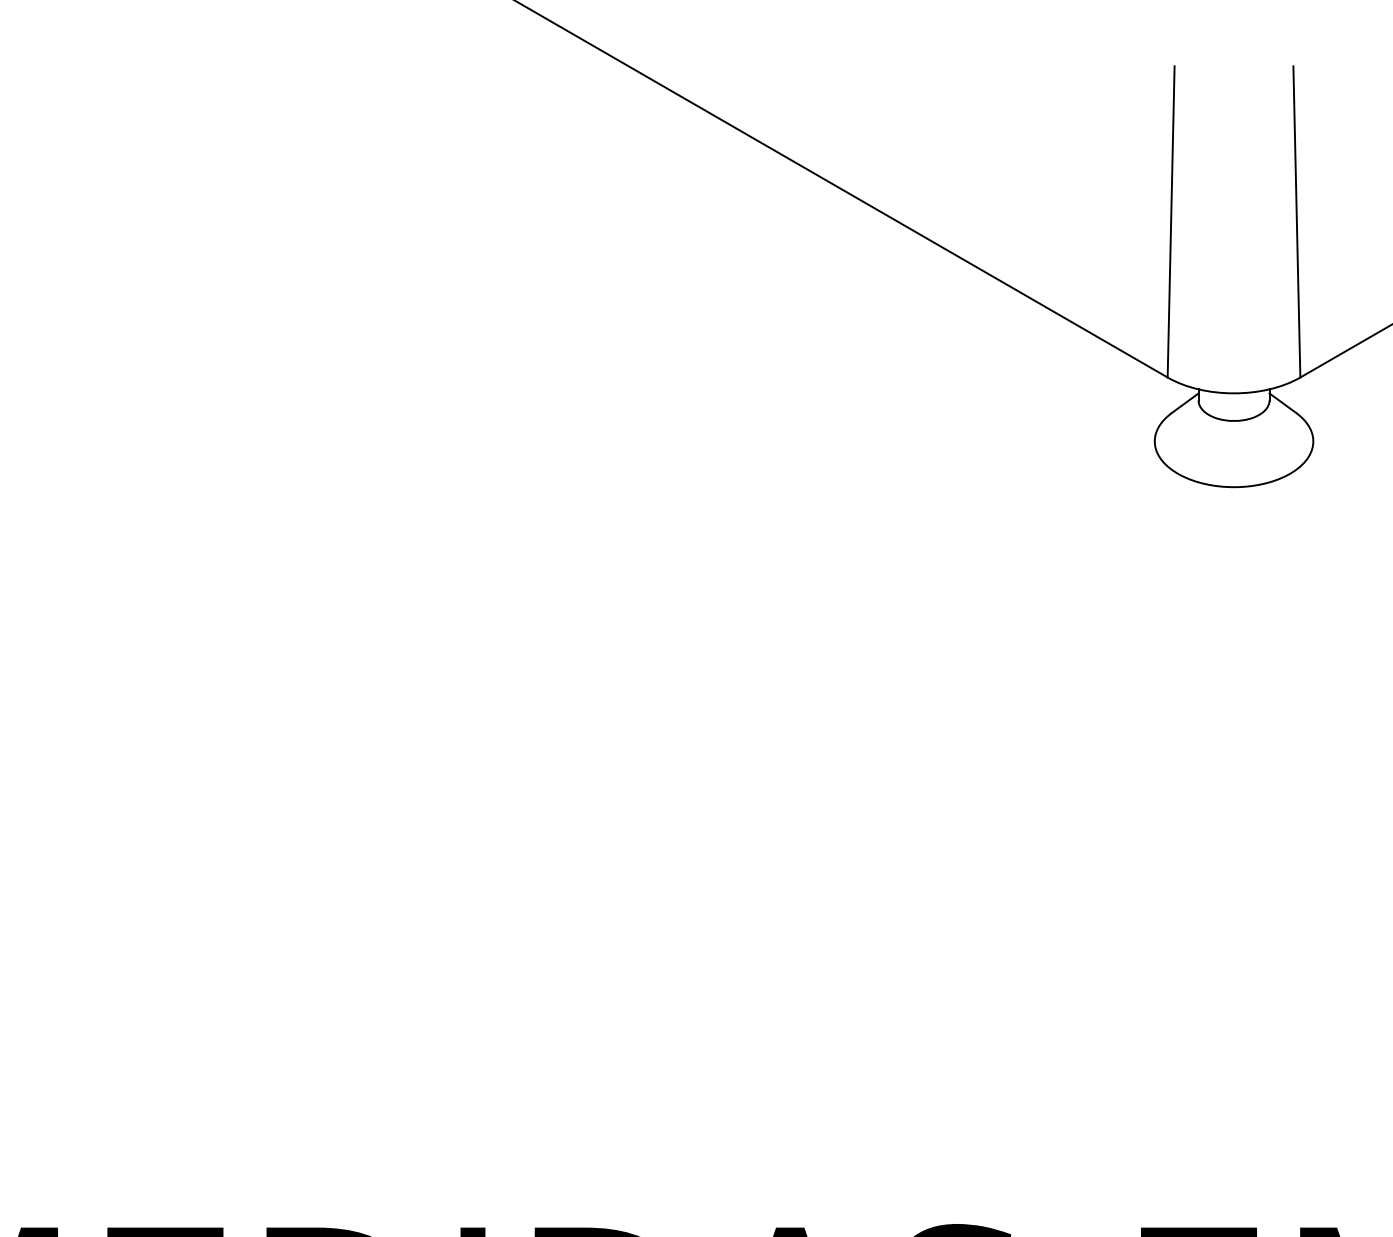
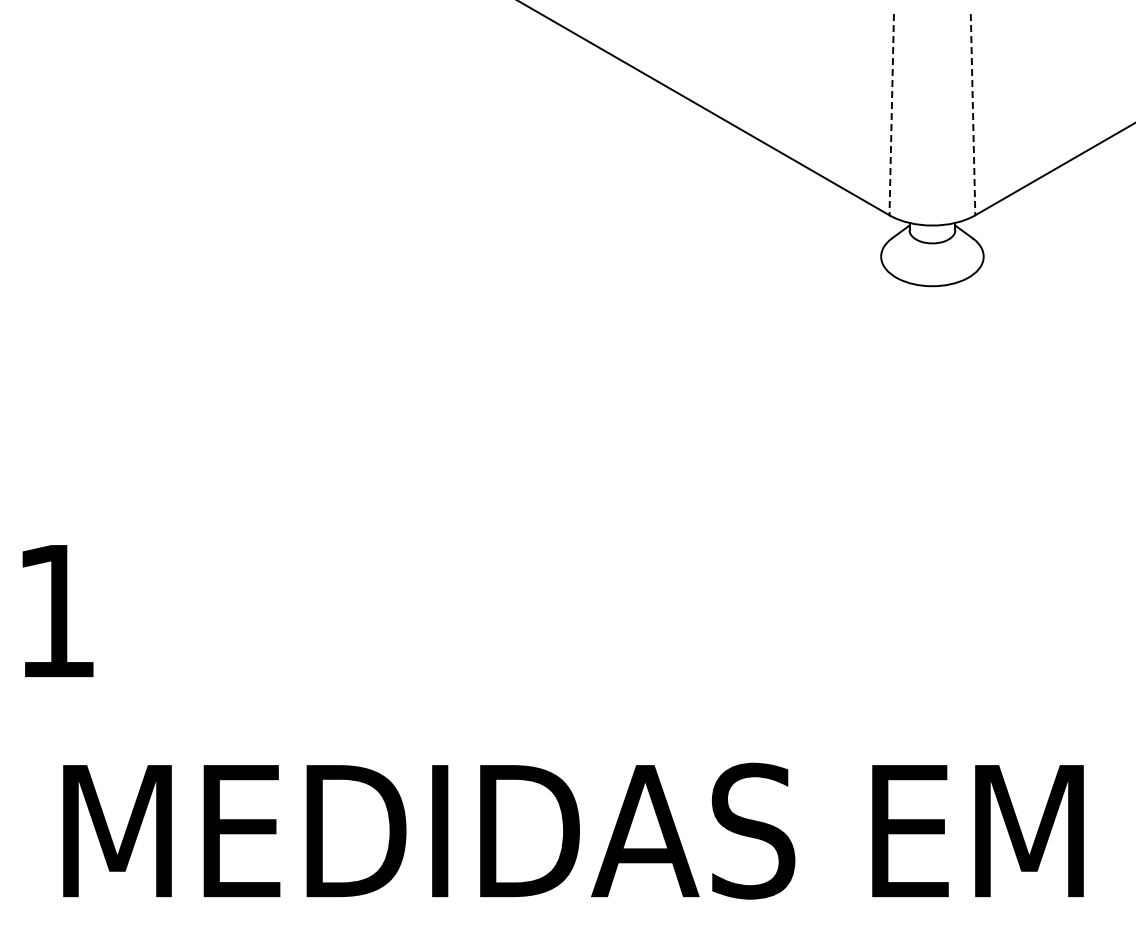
line: (1170, 221) -> (891, 114), solid -> dashed
line: (1297, 221) -> (973, 114), solid -> dashed

